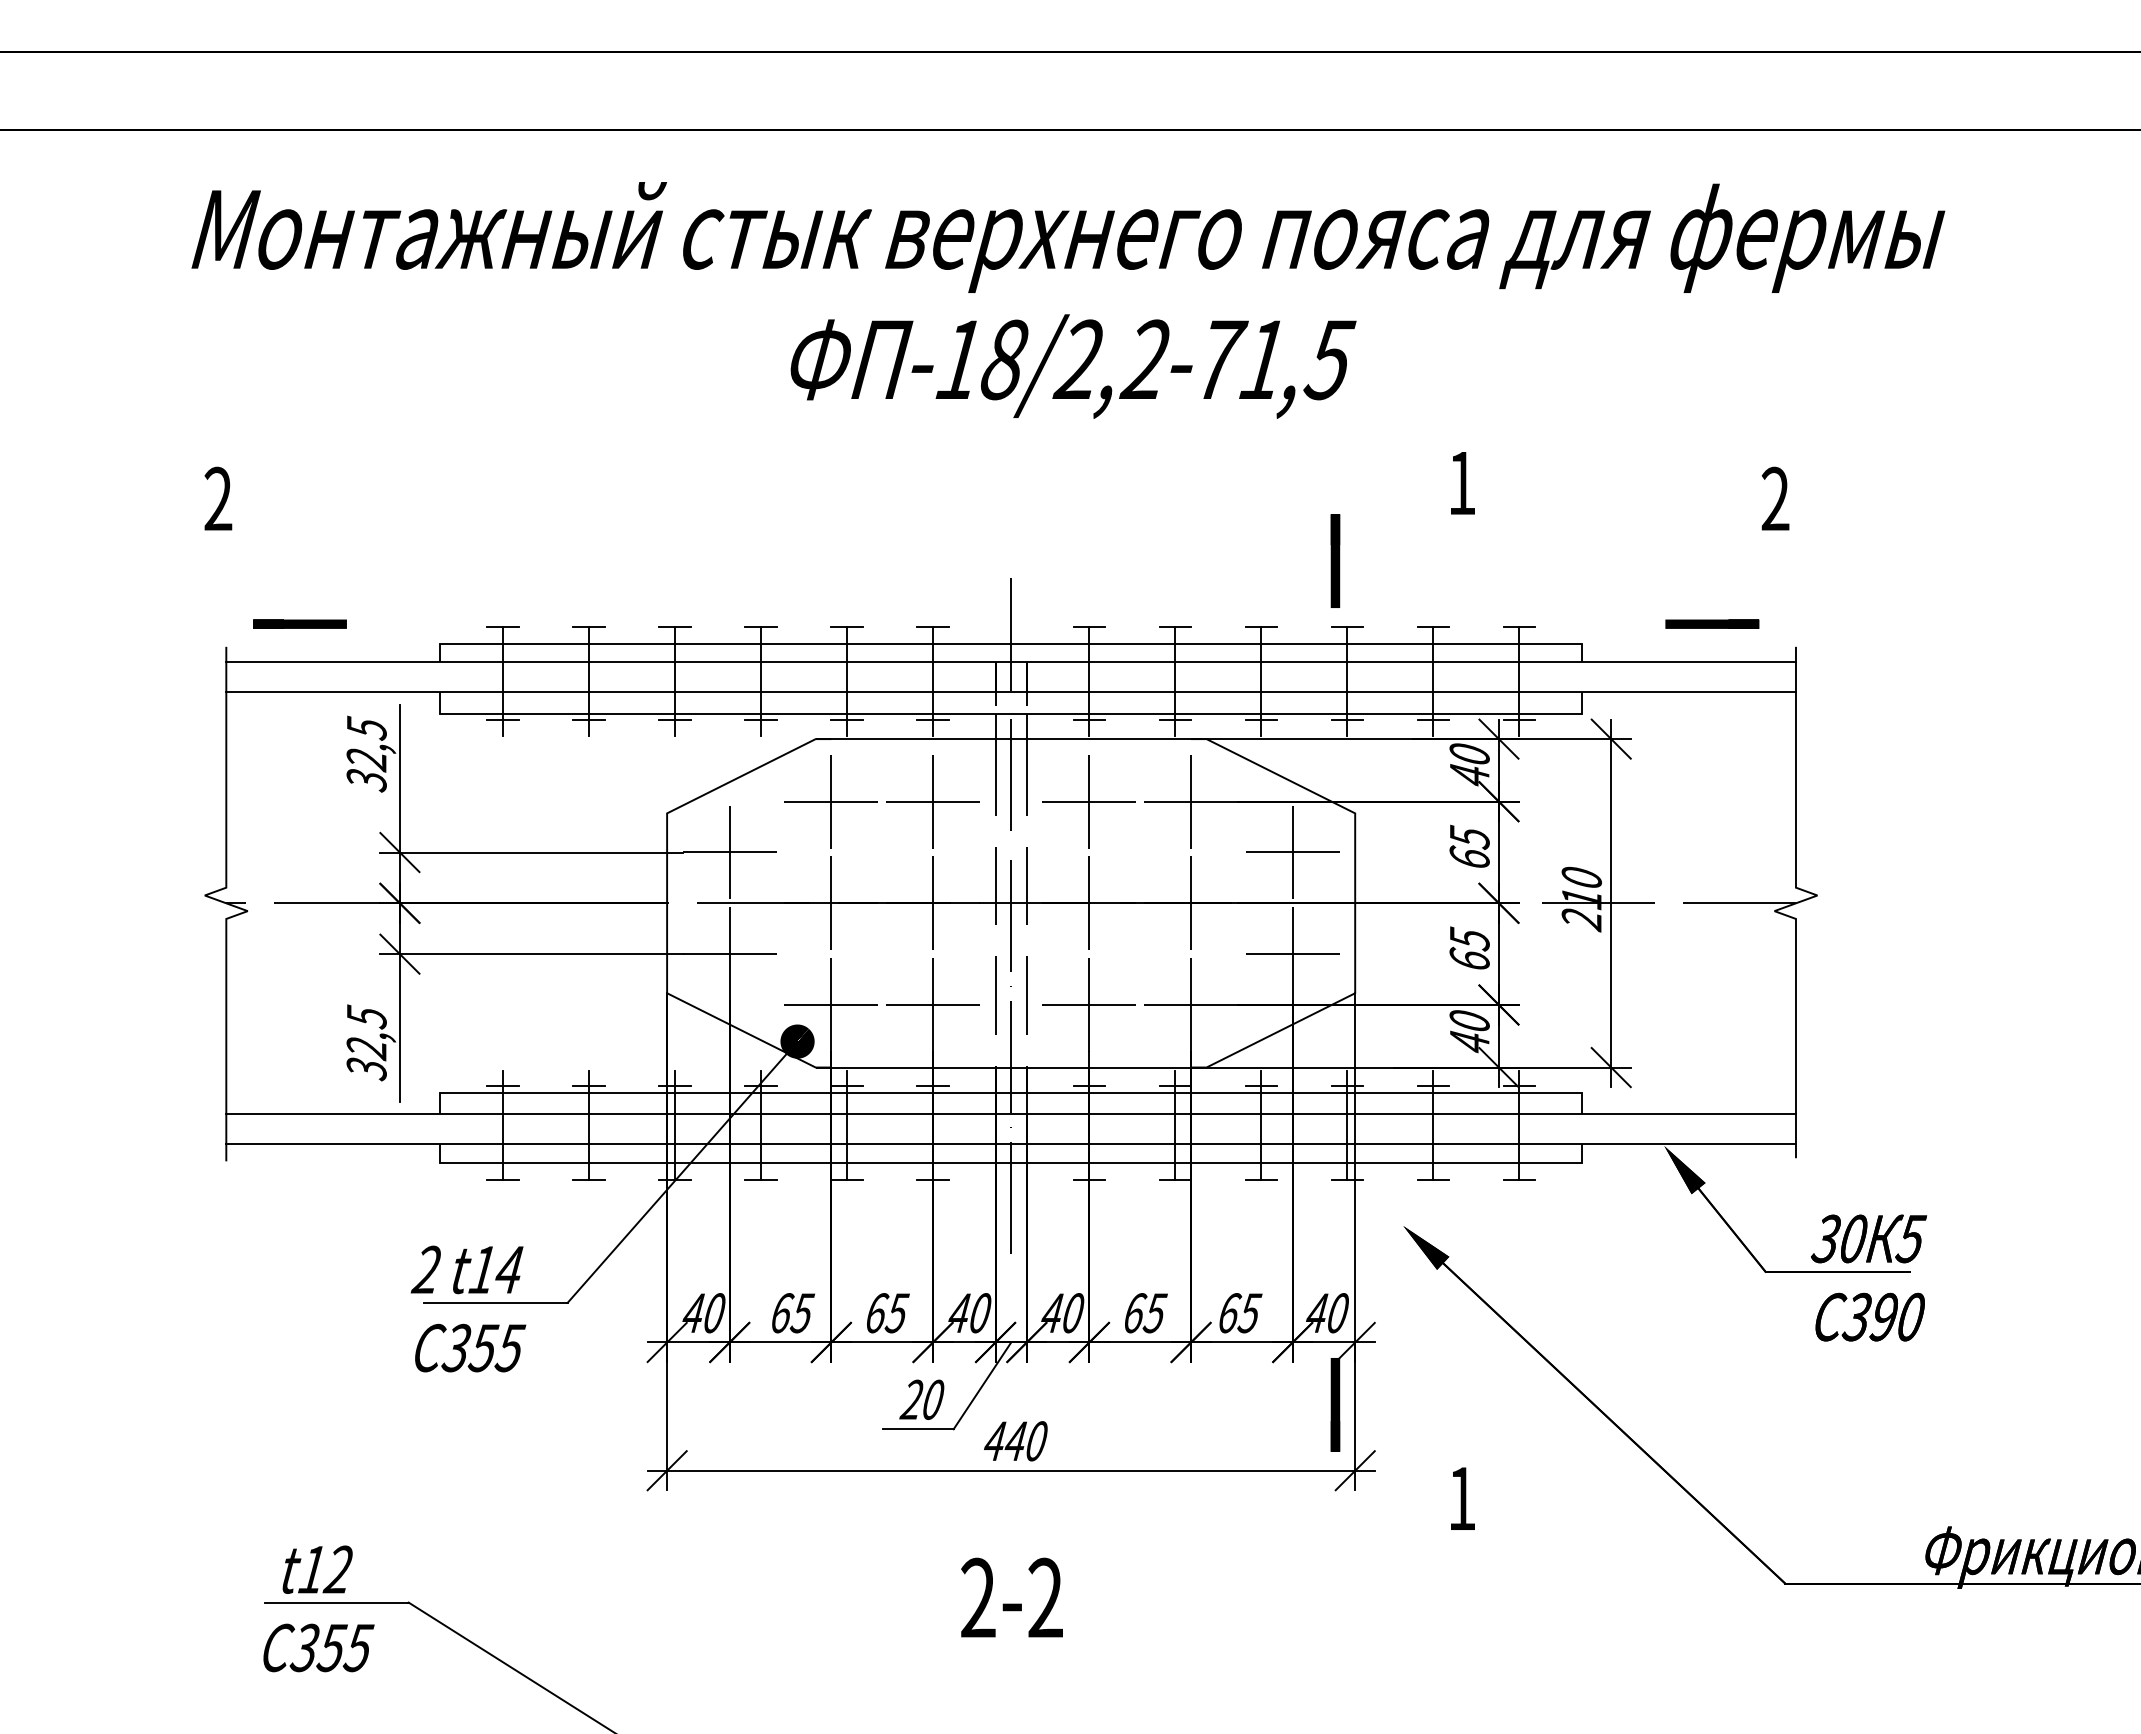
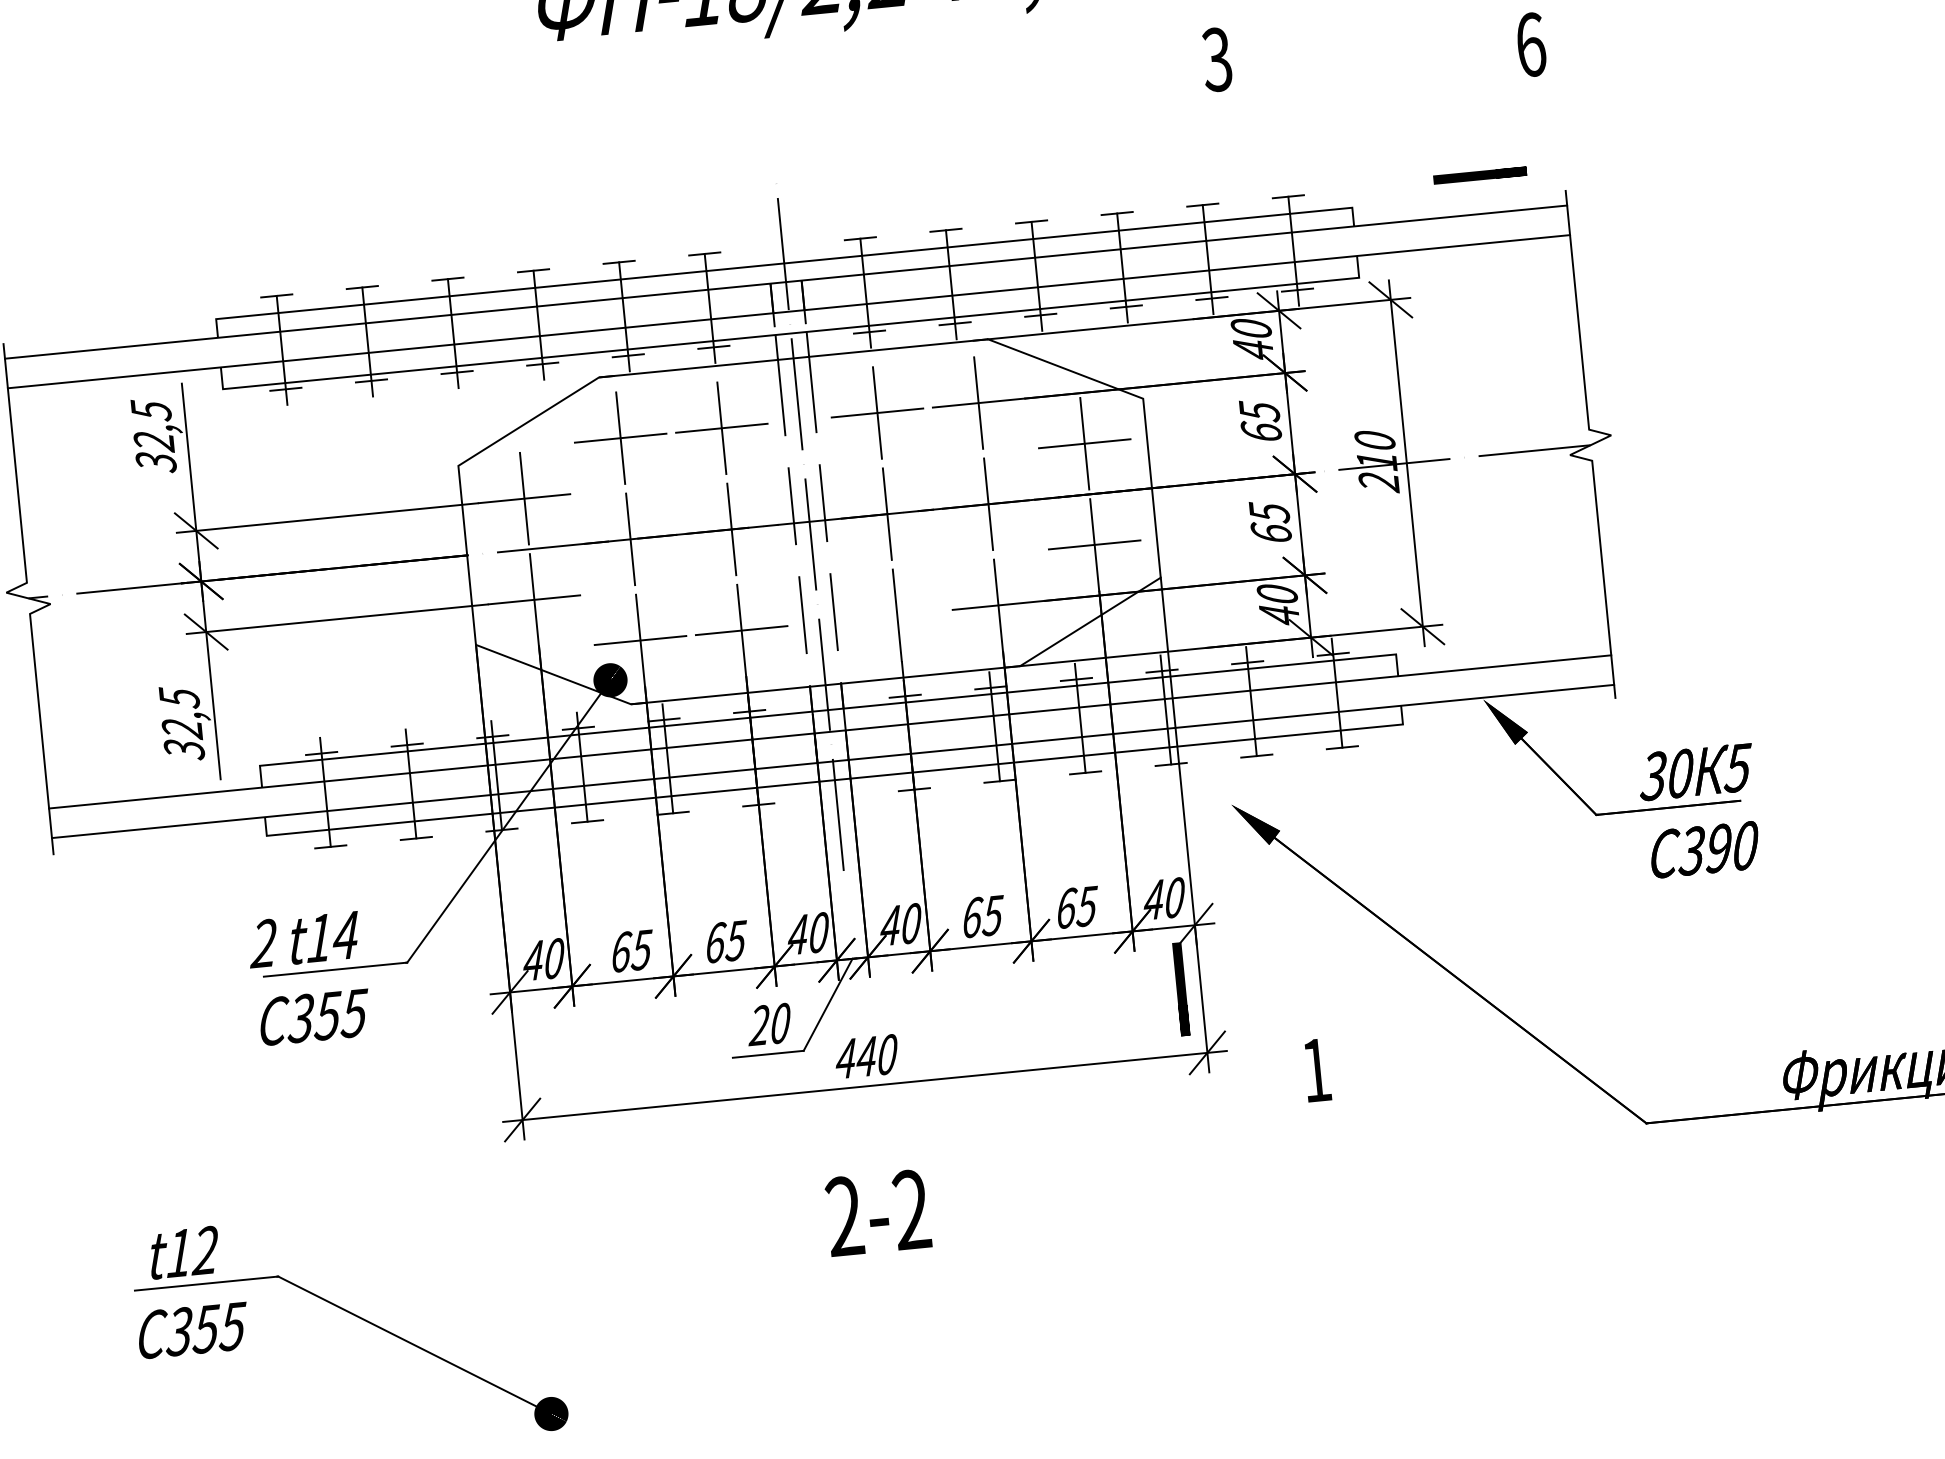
text: (1461, 482) -> (1216, 59), 1 -> 3
text: (1775, 498) -> (1530, 44), 2 -> 6
line: (1335, 560) -> (1098, 148), removed
line: (299, 623) -> (74, 312), removed
line: (1089, 1004) -> (897, 614), removed

